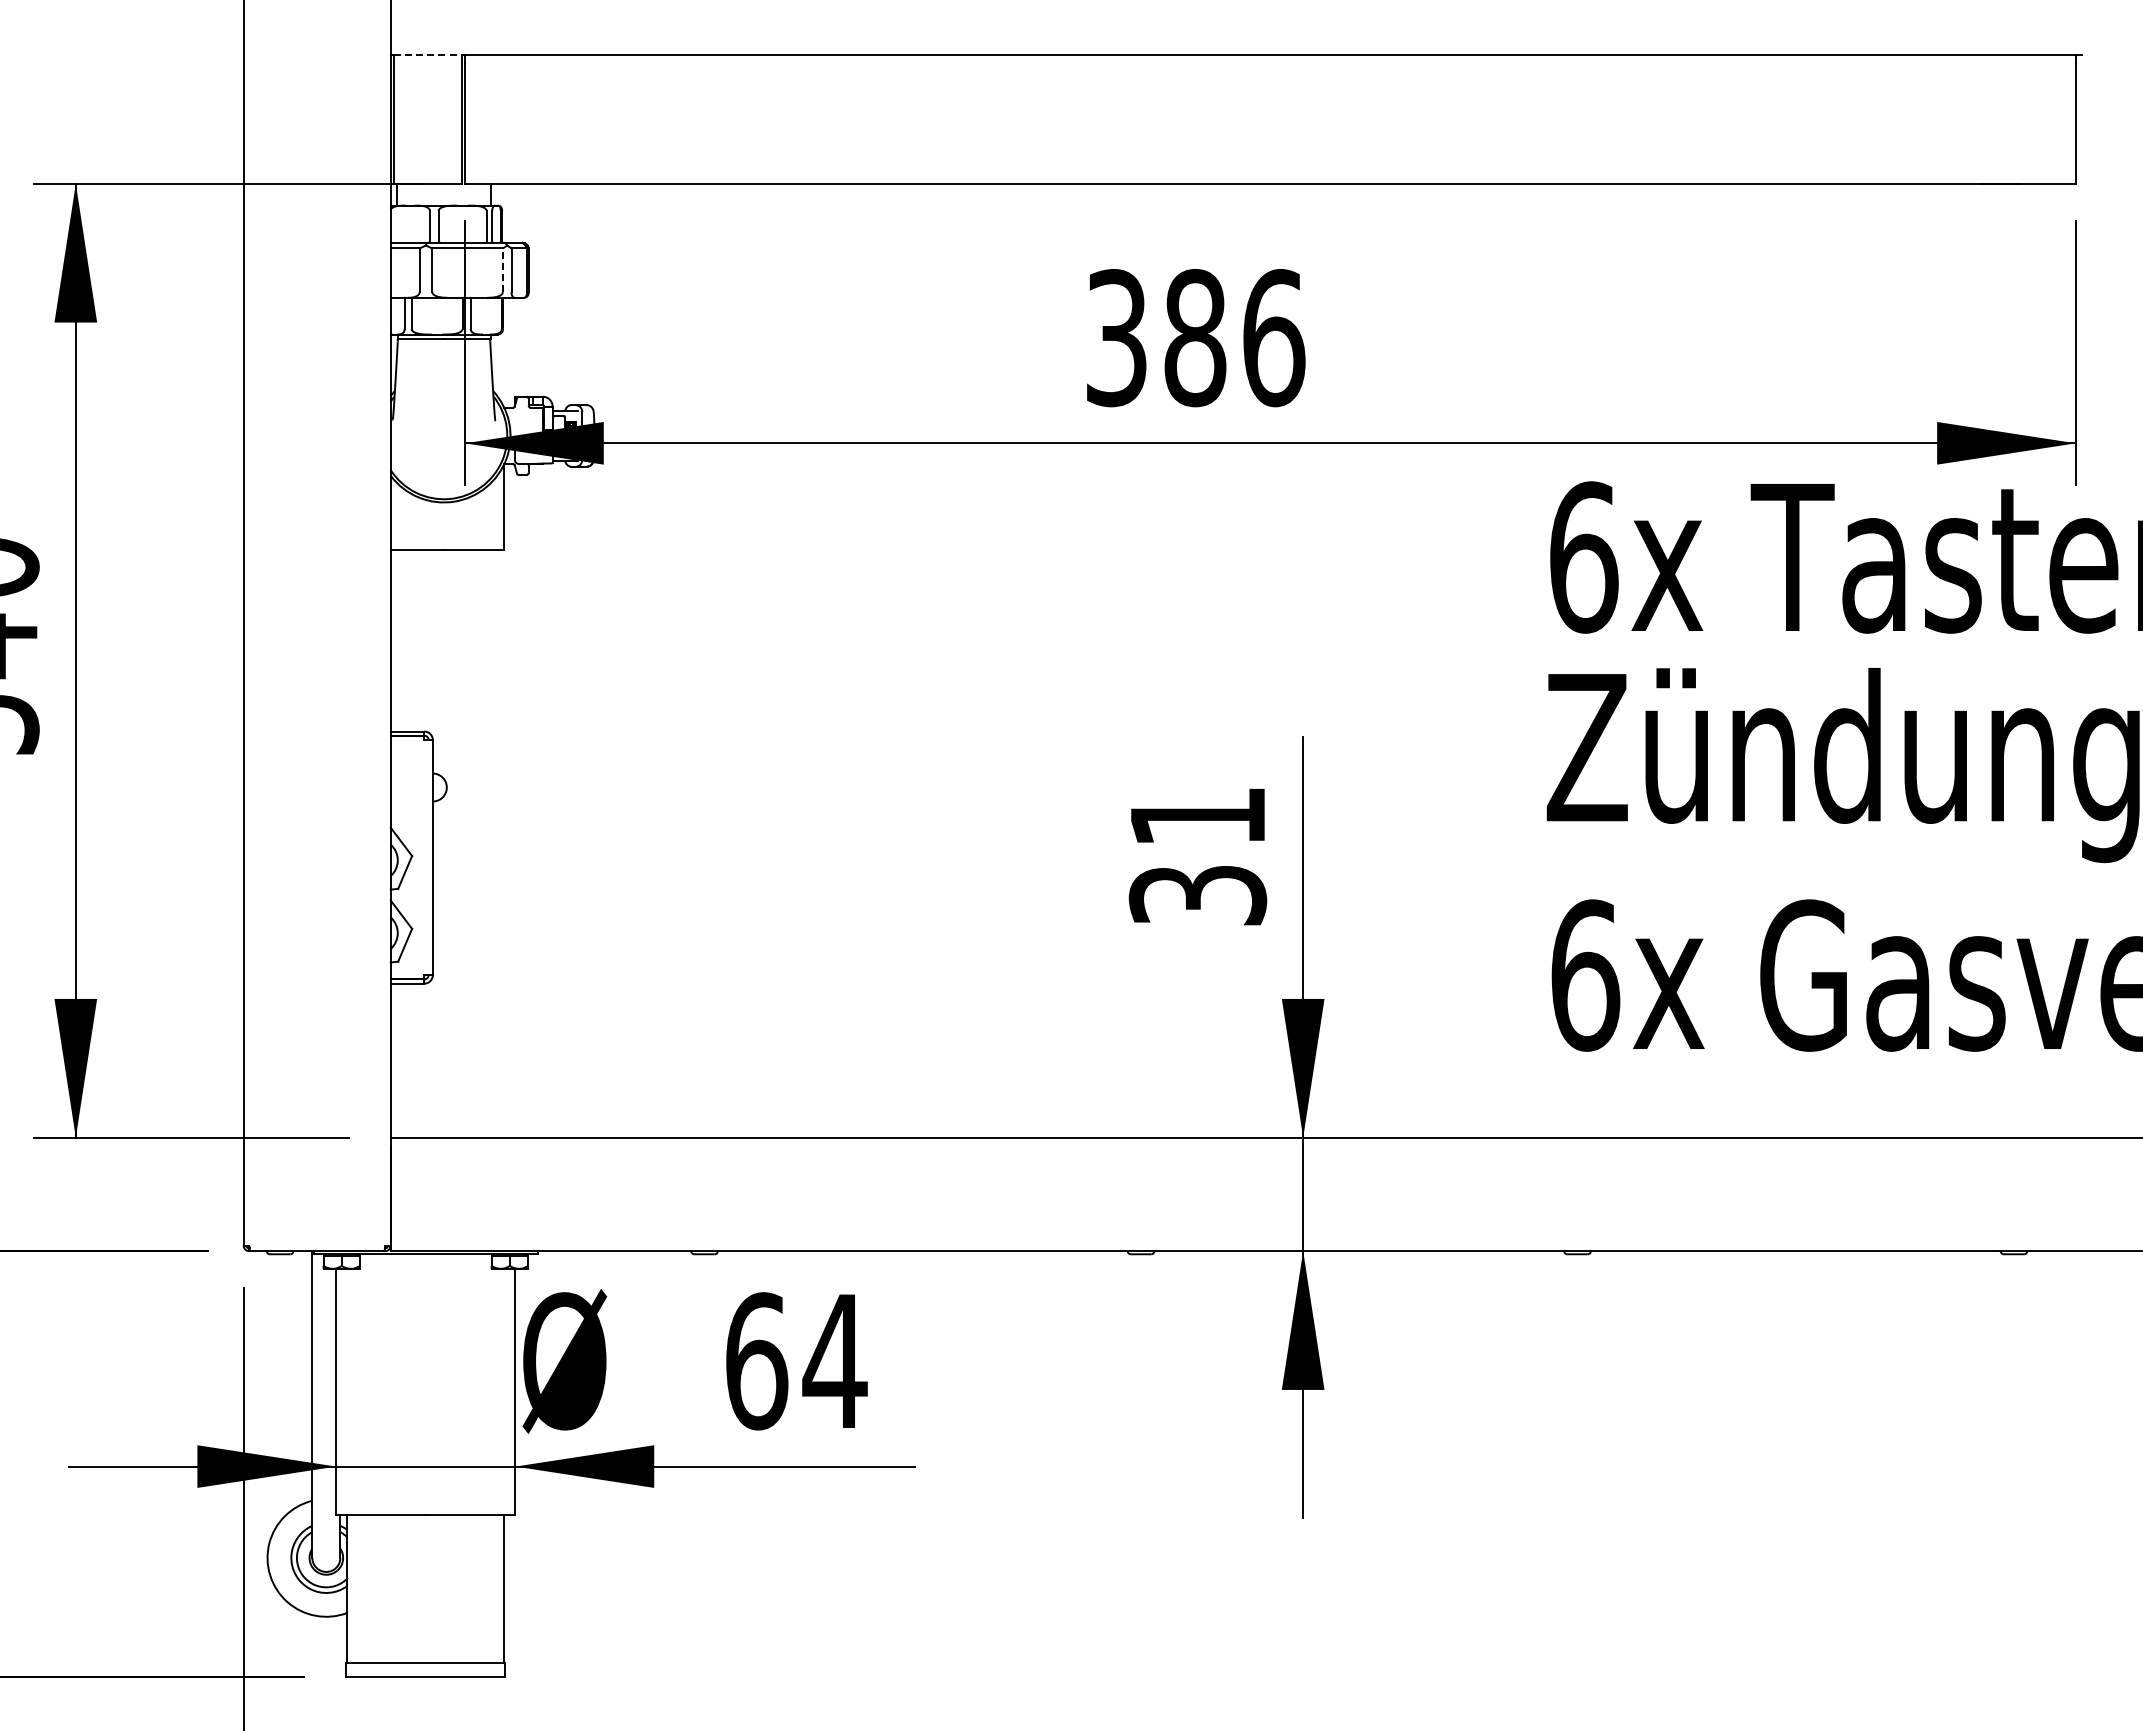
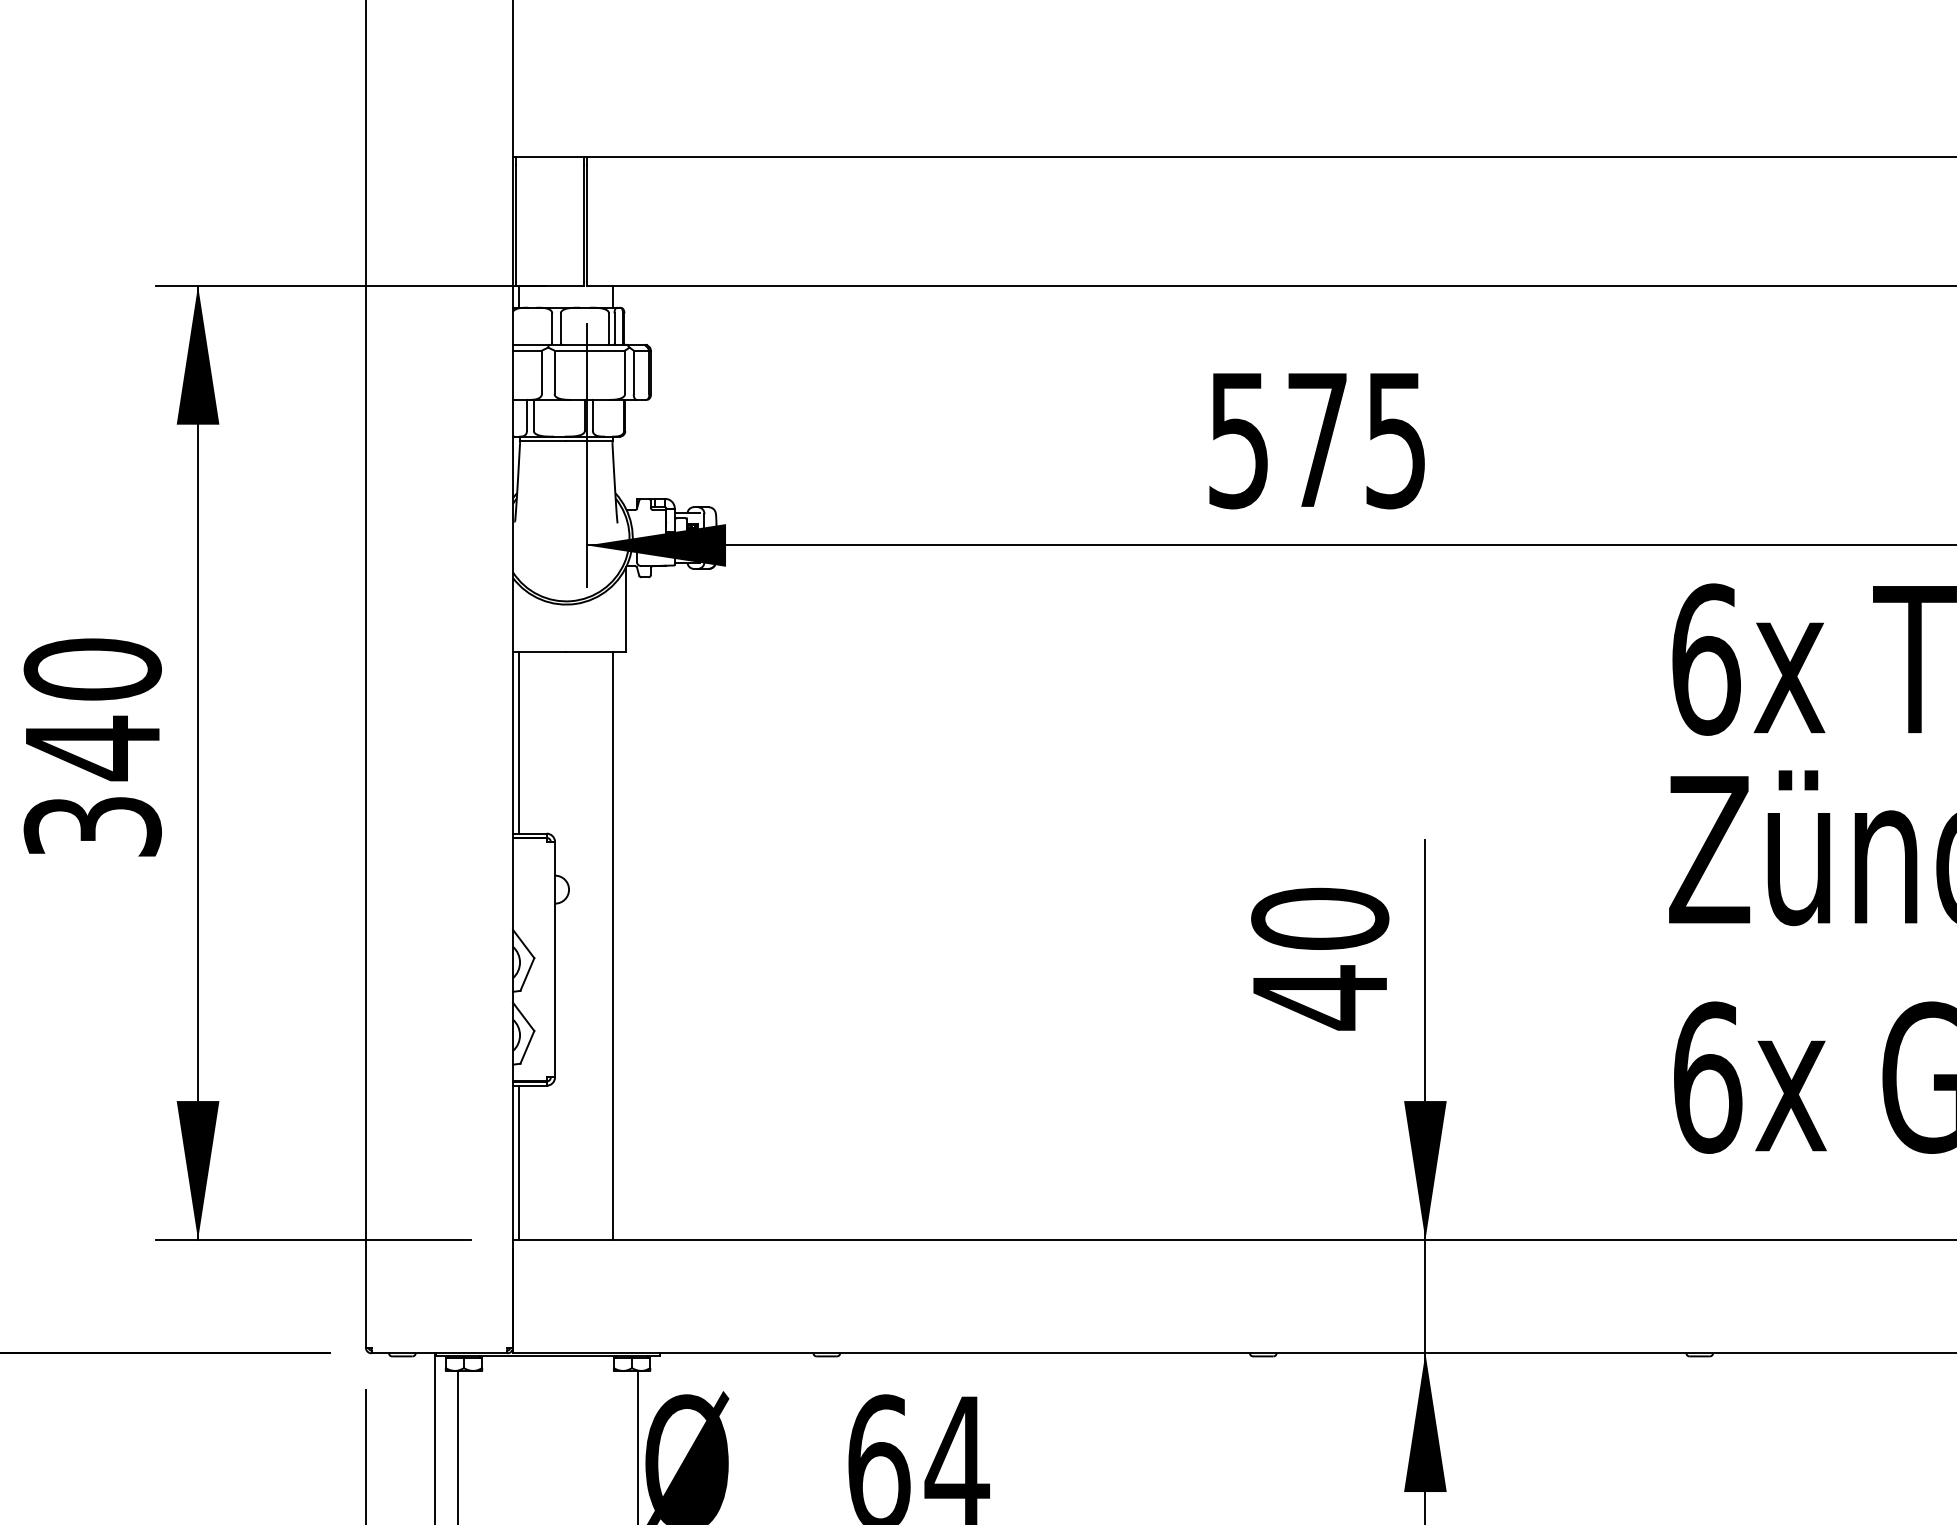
line: (428, 54) -> (550, 156), dashed -> solid
line: (502, 270) -> (624, 372), dashed -> solid
text: (1196, 338) -> (1318, 440), 386 -> 575
line: (396, 640) -> (518, 742), added
line: (491, 843) -> (613, 945), added
text: (1197, 856) -> (1319, 958), 31 -> 40
line: (396, 1060) -> (518, 1162), added

